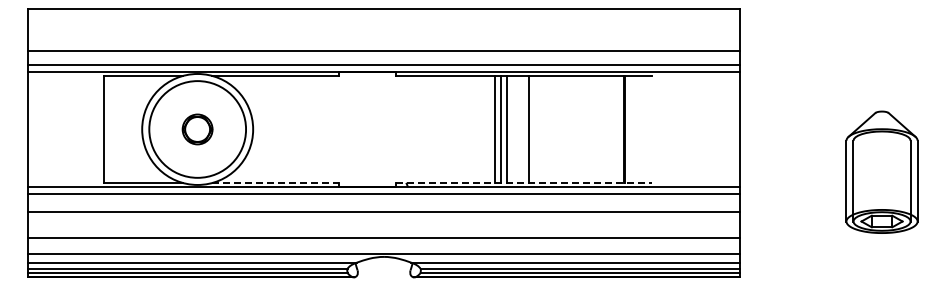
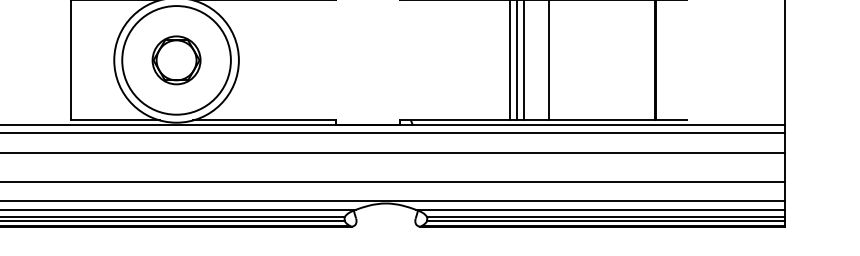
part: (197, 129) -> (176, 60), size x1.43
line: (275, 182) -> (263, 119), dashed -> solid
line: (524, 182) -> (543, 119), dashed -> solid

